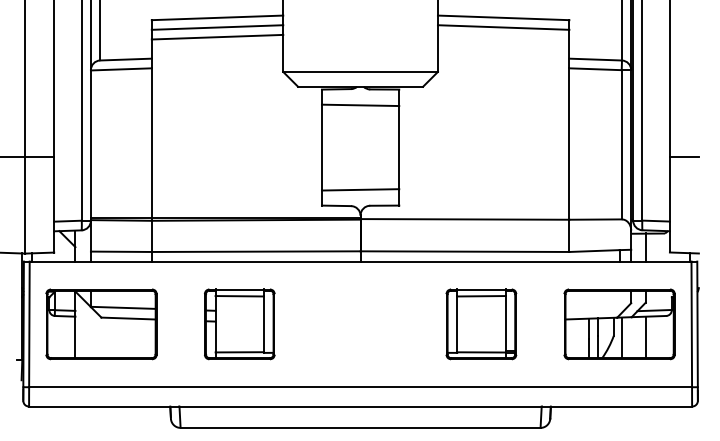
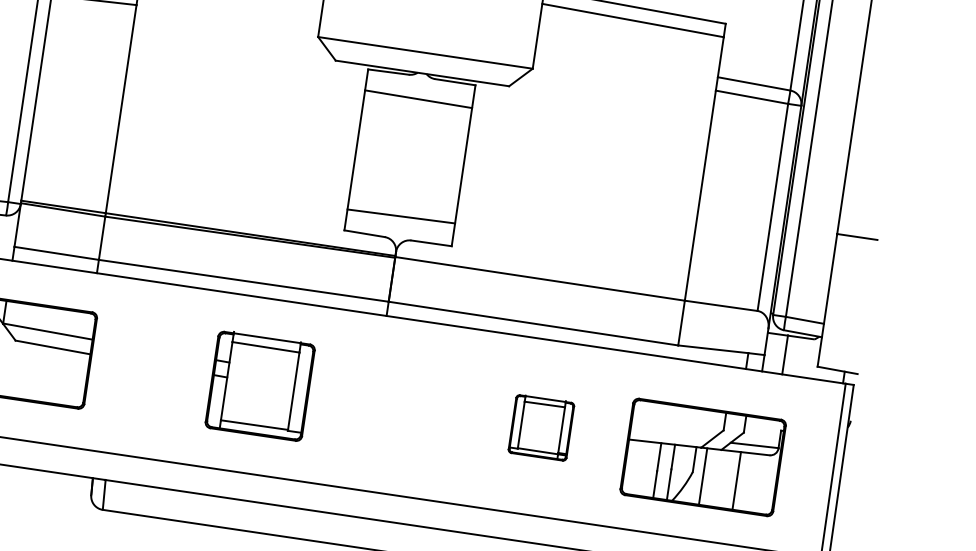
part: (239, 324) -> (259, 386), moved
part: (481, 324) -> (541, 428), size x0.6
part: (619, 324) -> (702, 457), moved

